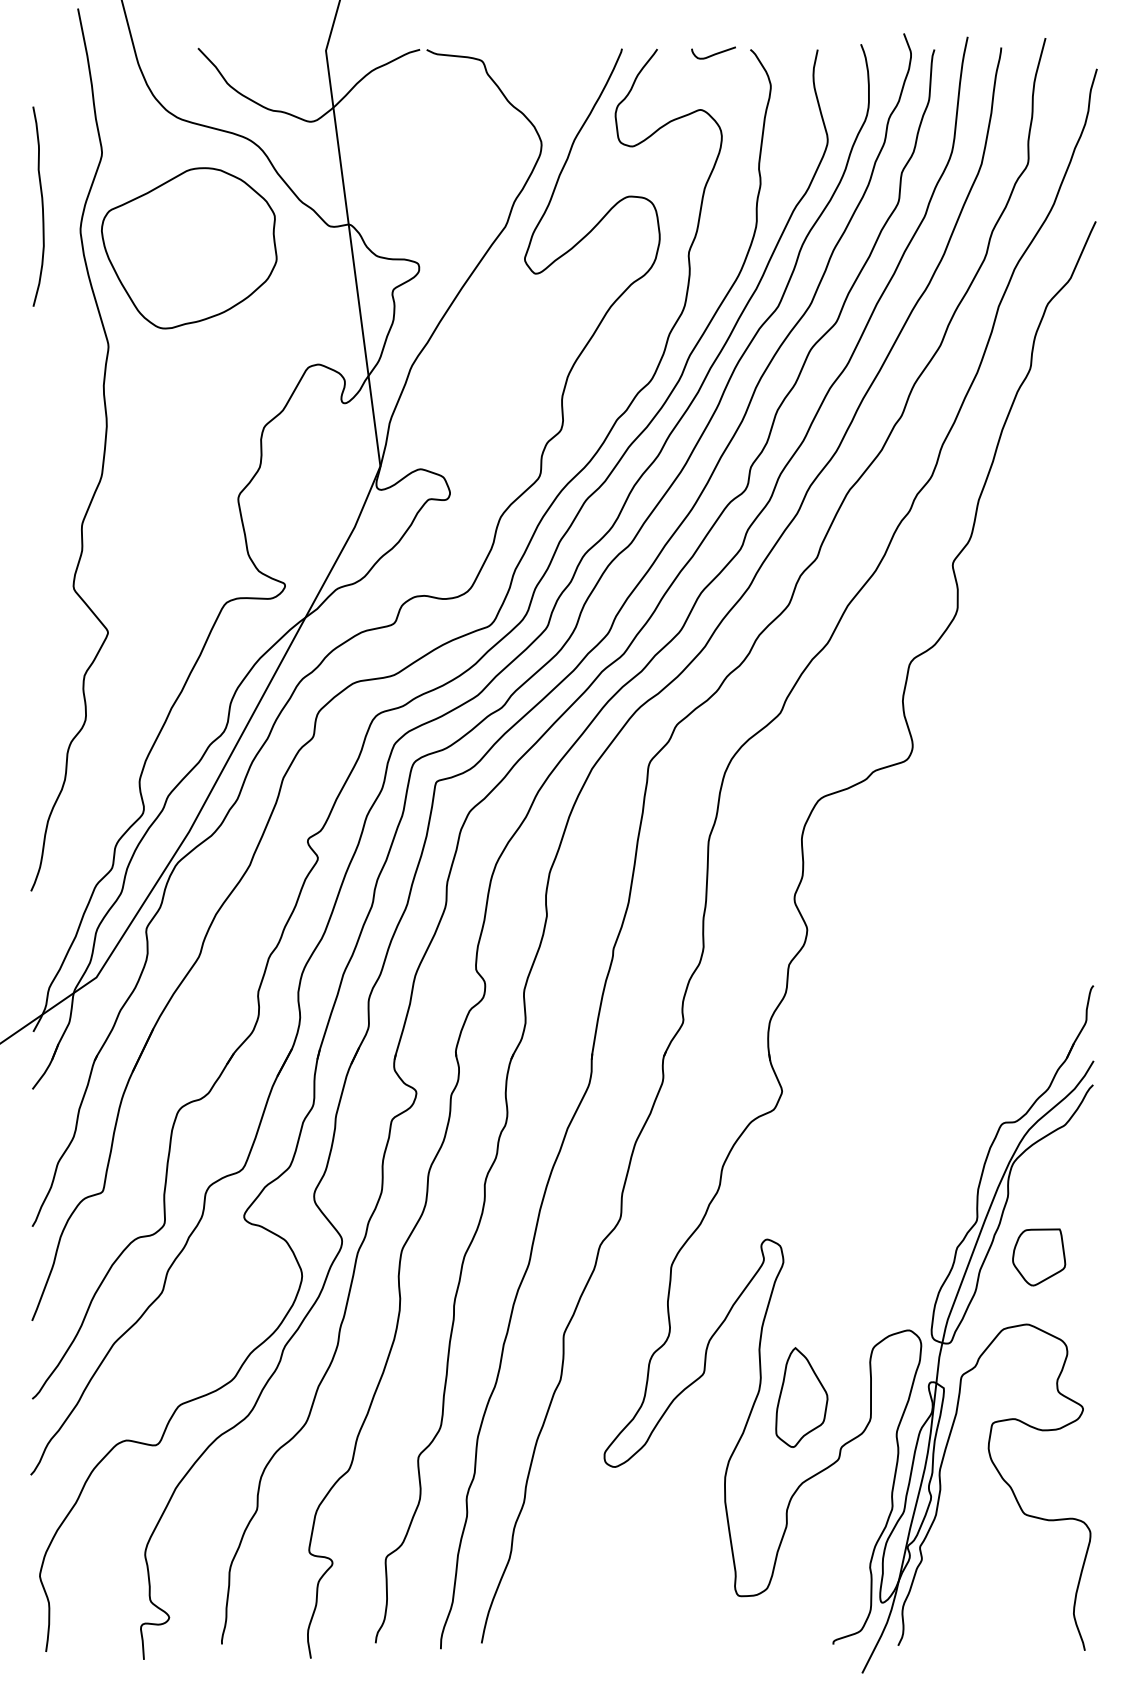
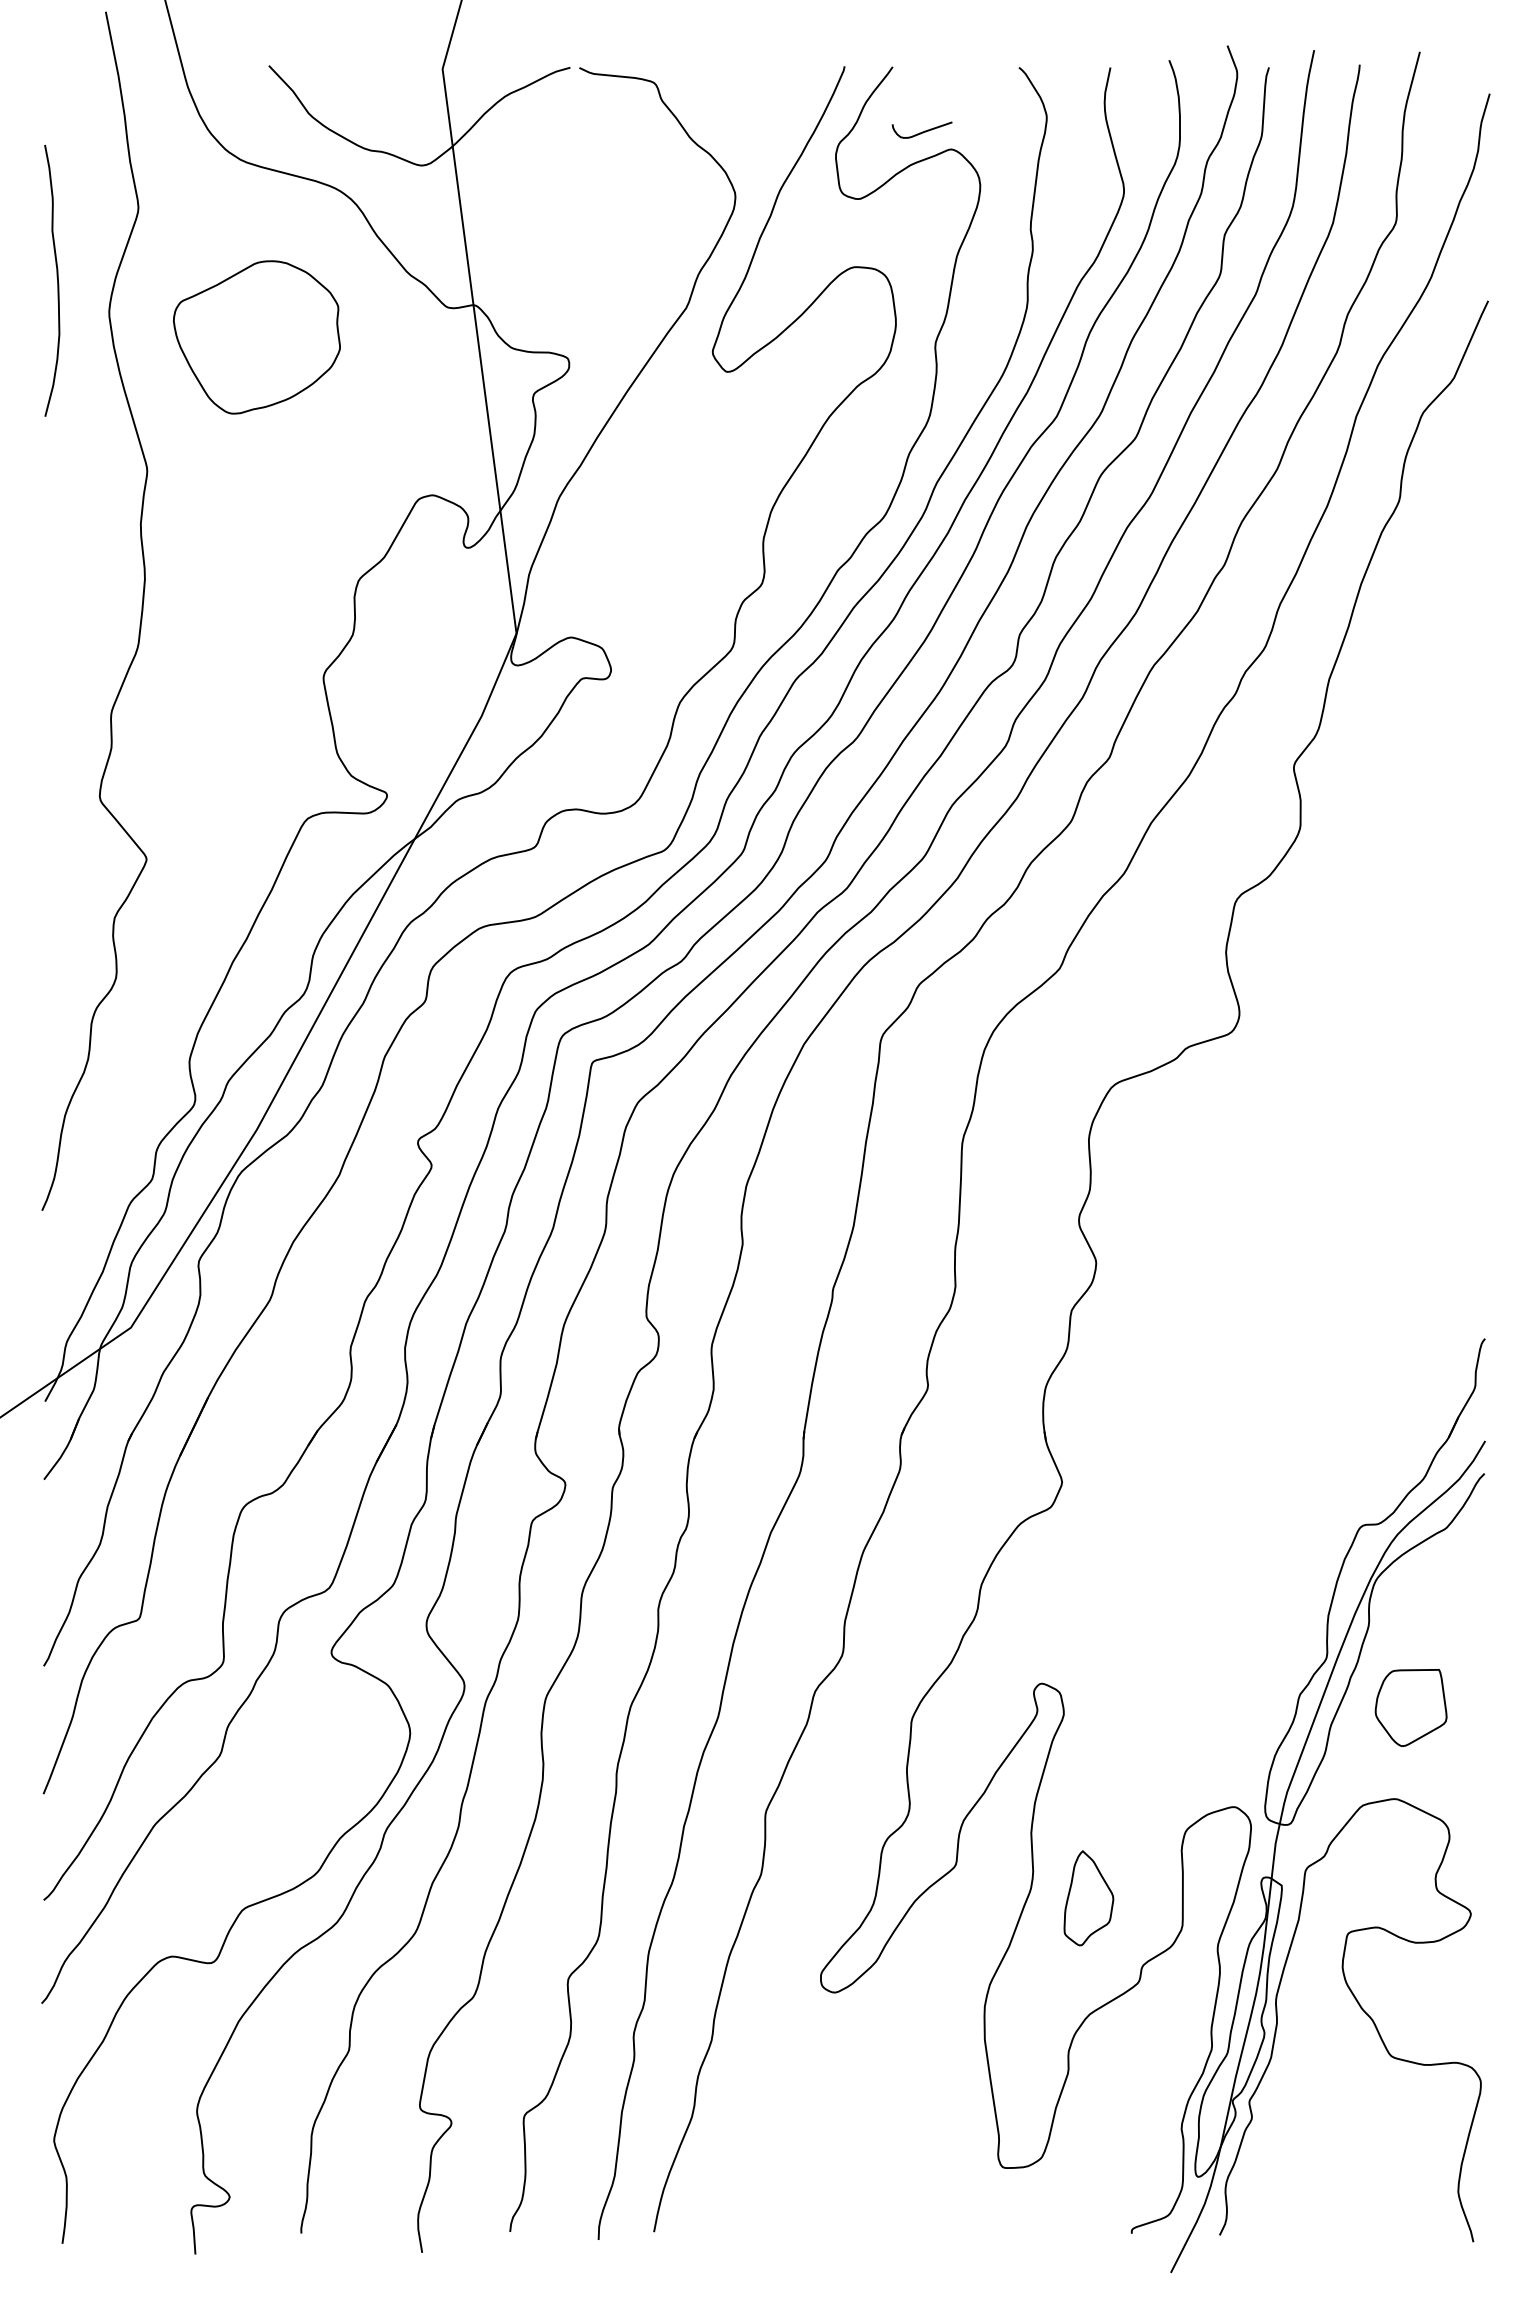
curve: (713, 54) -> (922, 131), moved
part: (188, 248) -> (256, 337), size x0.7
part: (801, 1397) -> (1088, 1898), size x0.7

